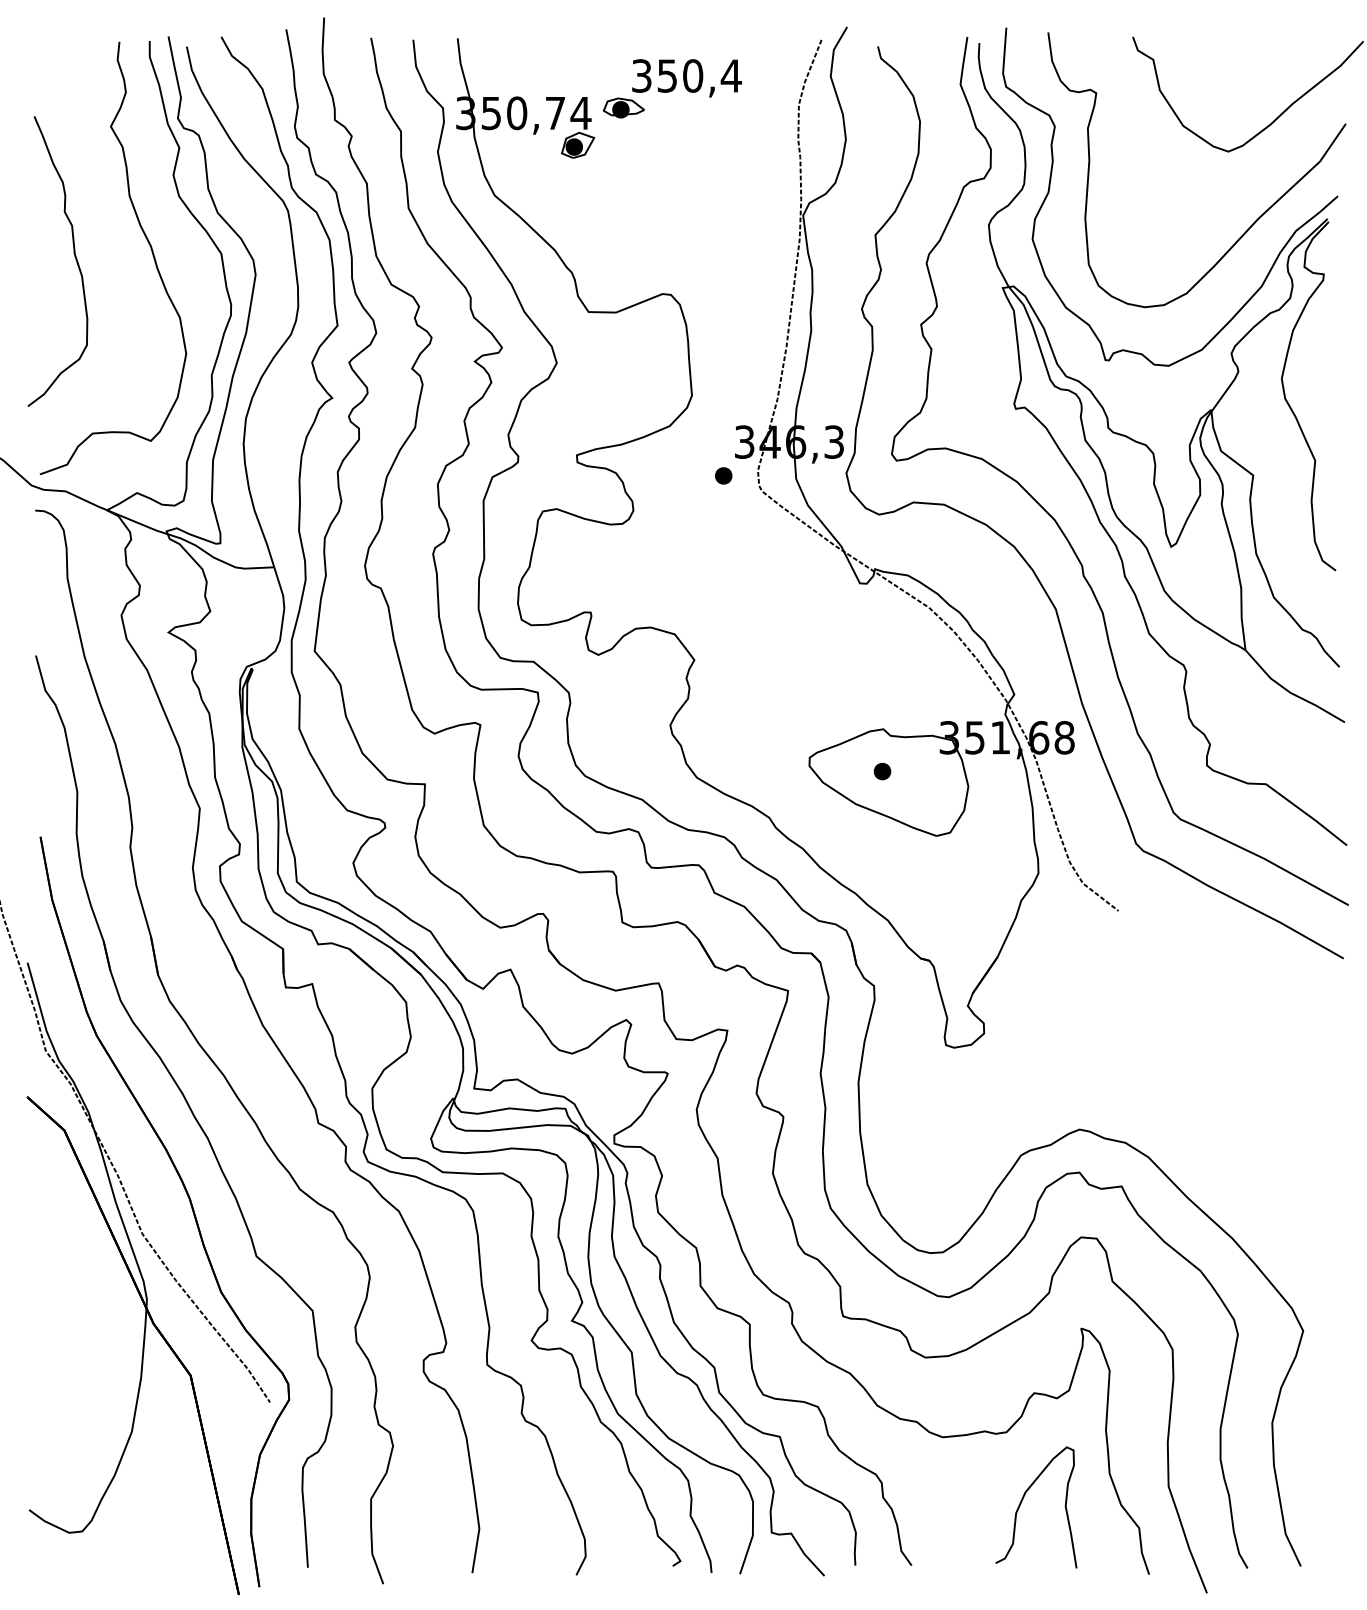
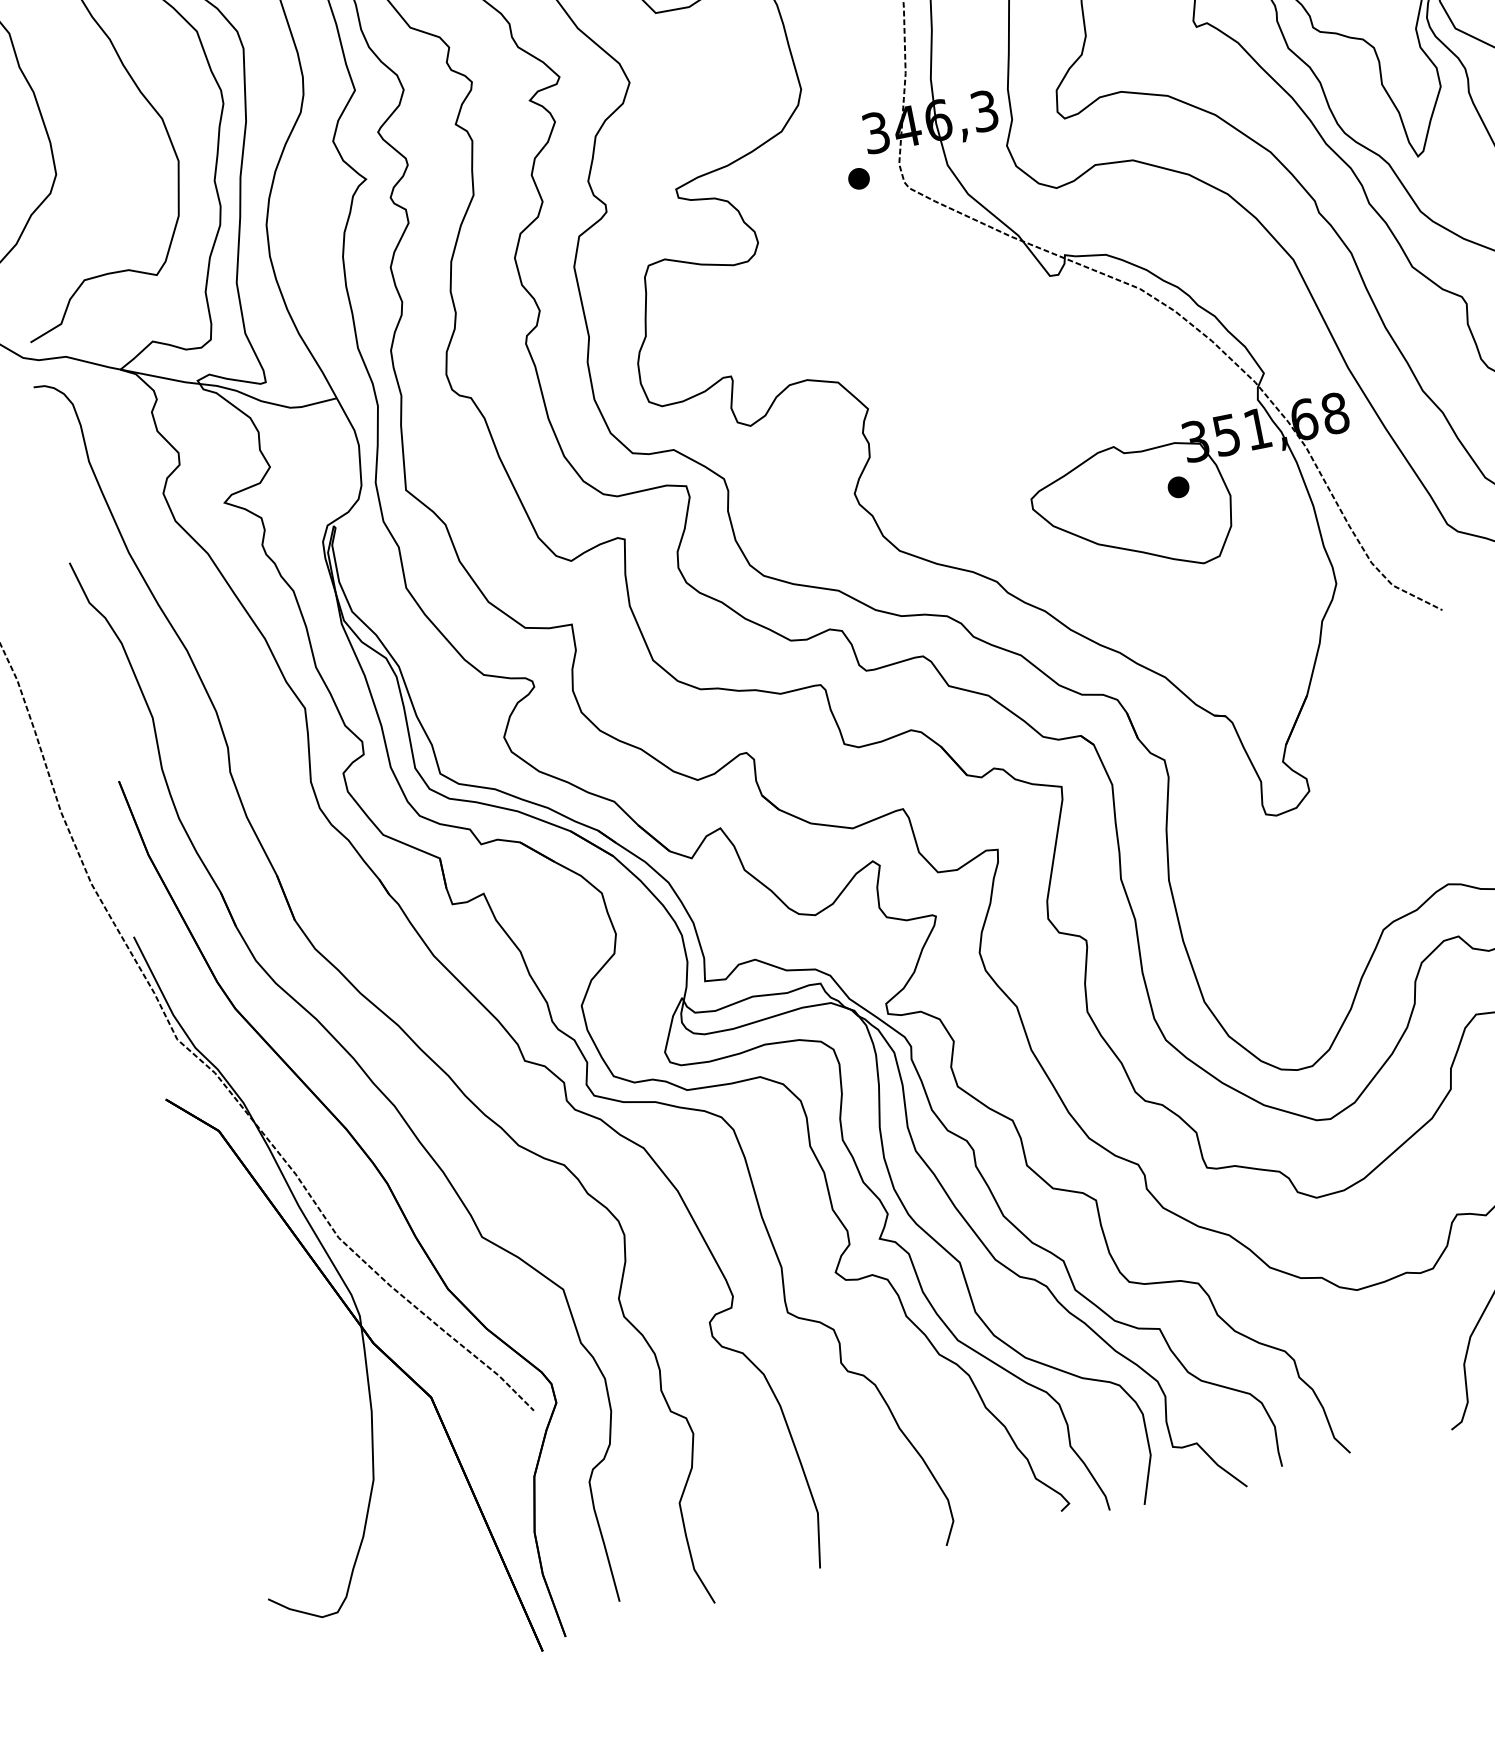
part: (882, 771) -> (1178, 487), moved

